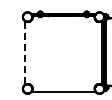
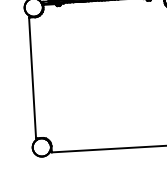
line: (24, 53) -> (31, 78), dashed -> solid

